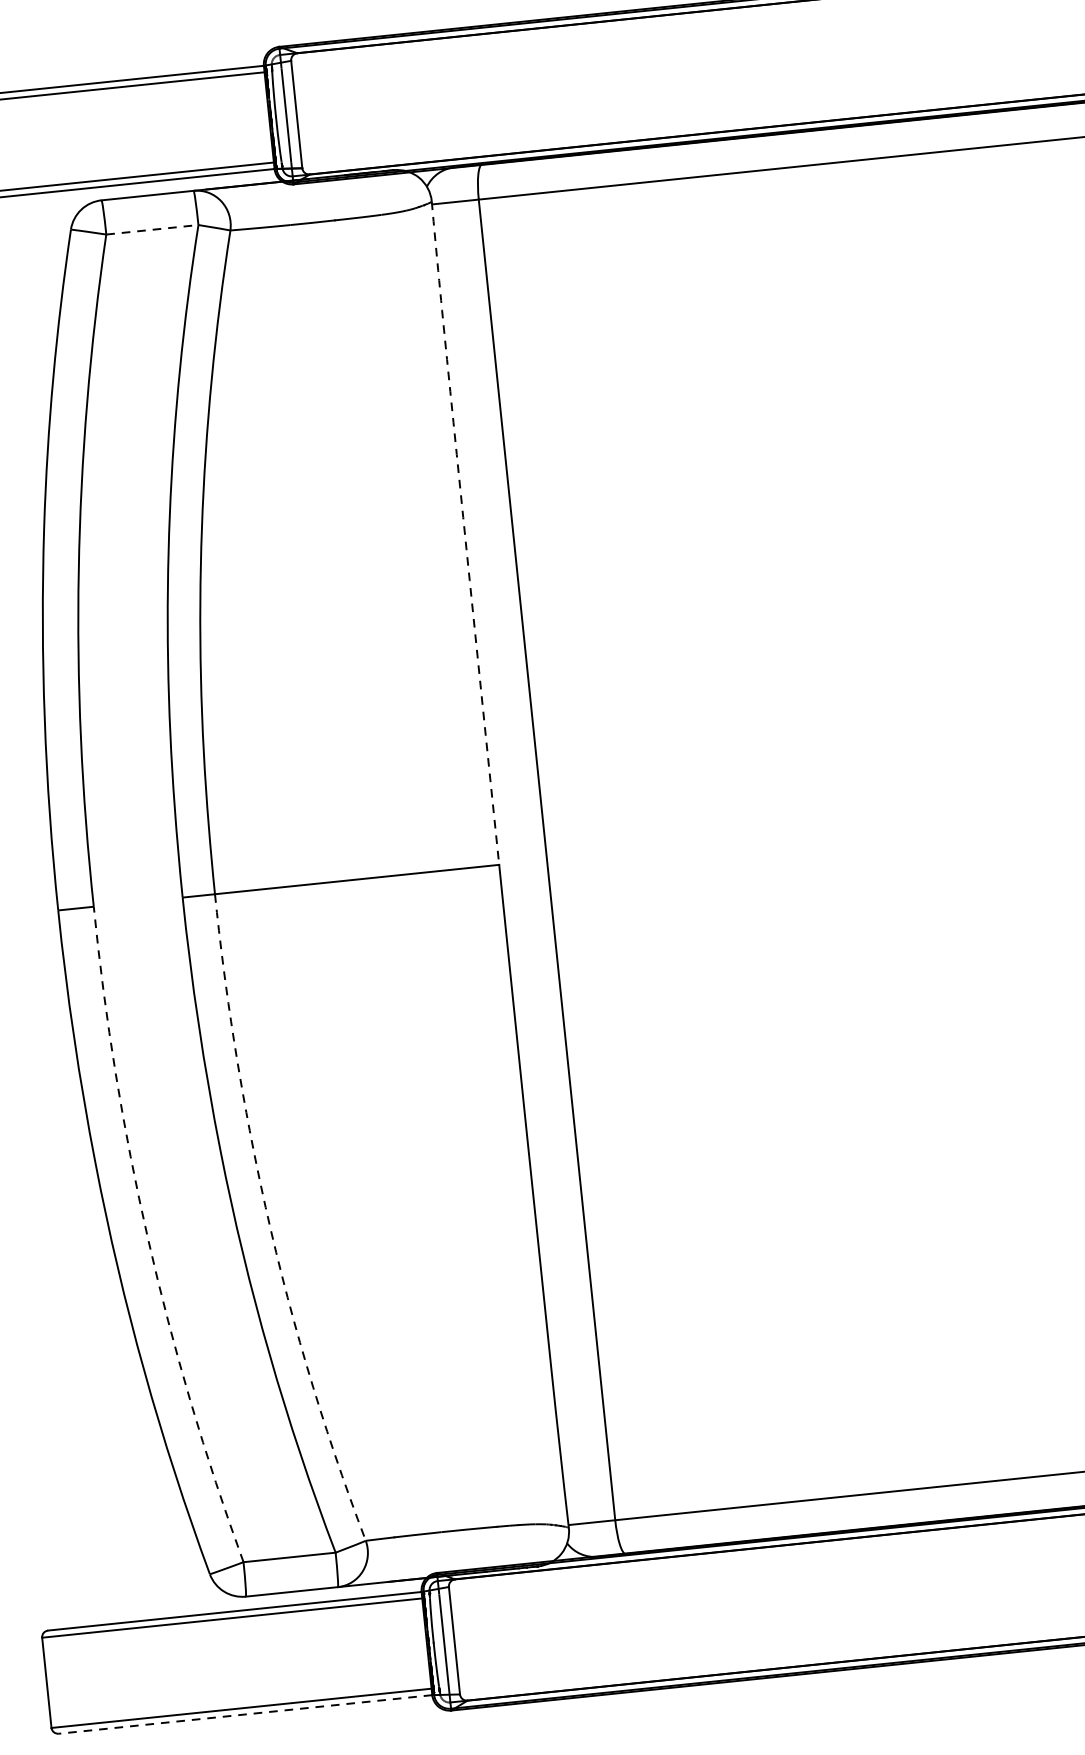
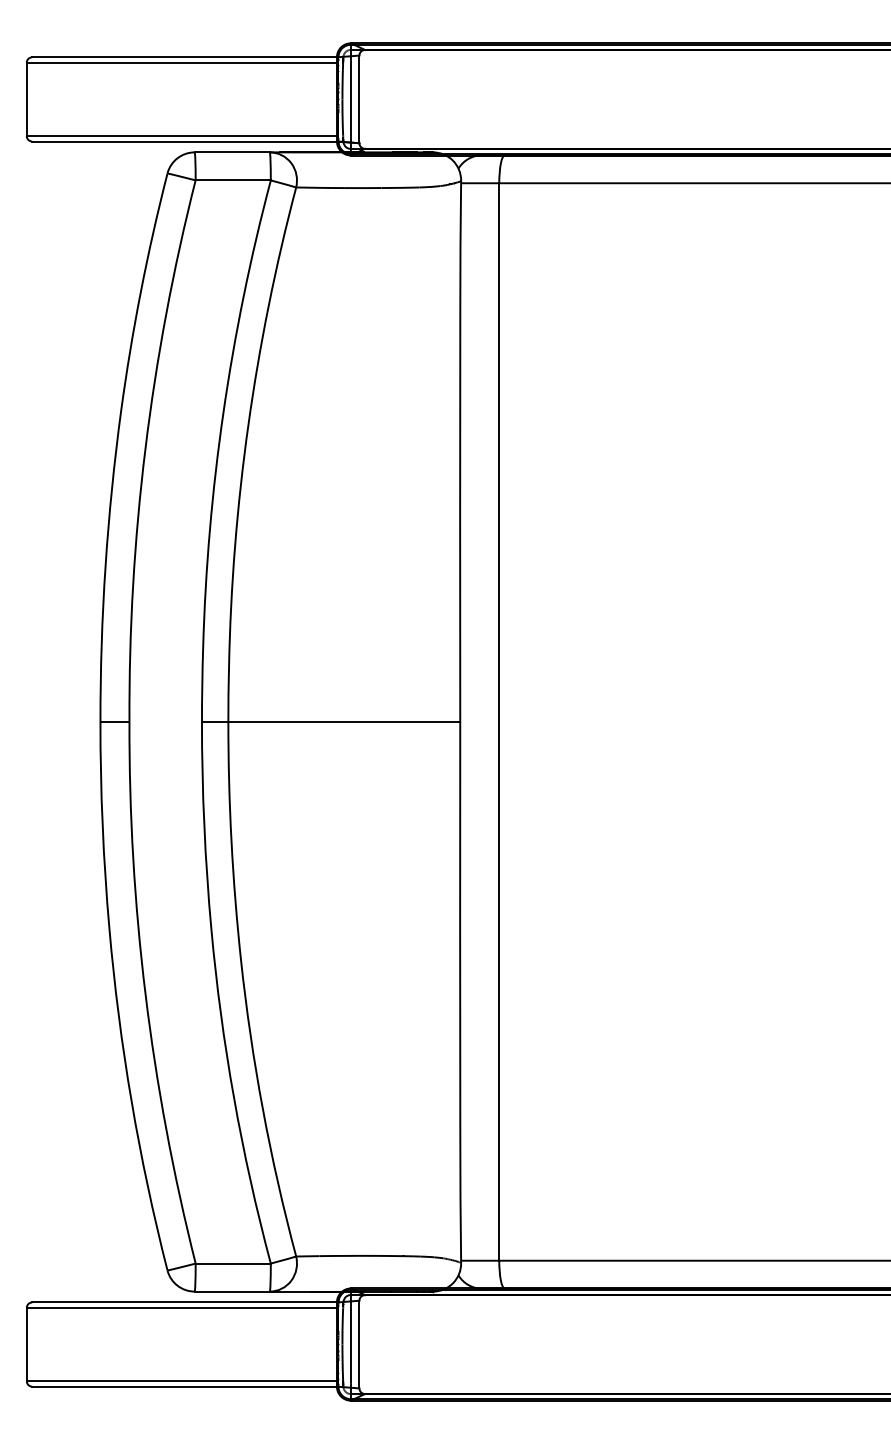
line: (152, 229) -> (233, 180), dashed -> solid
line: (465, 530) -> (460, 449), dashed -> solid
line: (268, 1222) -> (244, 991), dashed -> solid
line: (147, 1238) -> (145, 994), dashed -> solid
line: (245, 1714) -> (184, 1386), dashed -> solid

